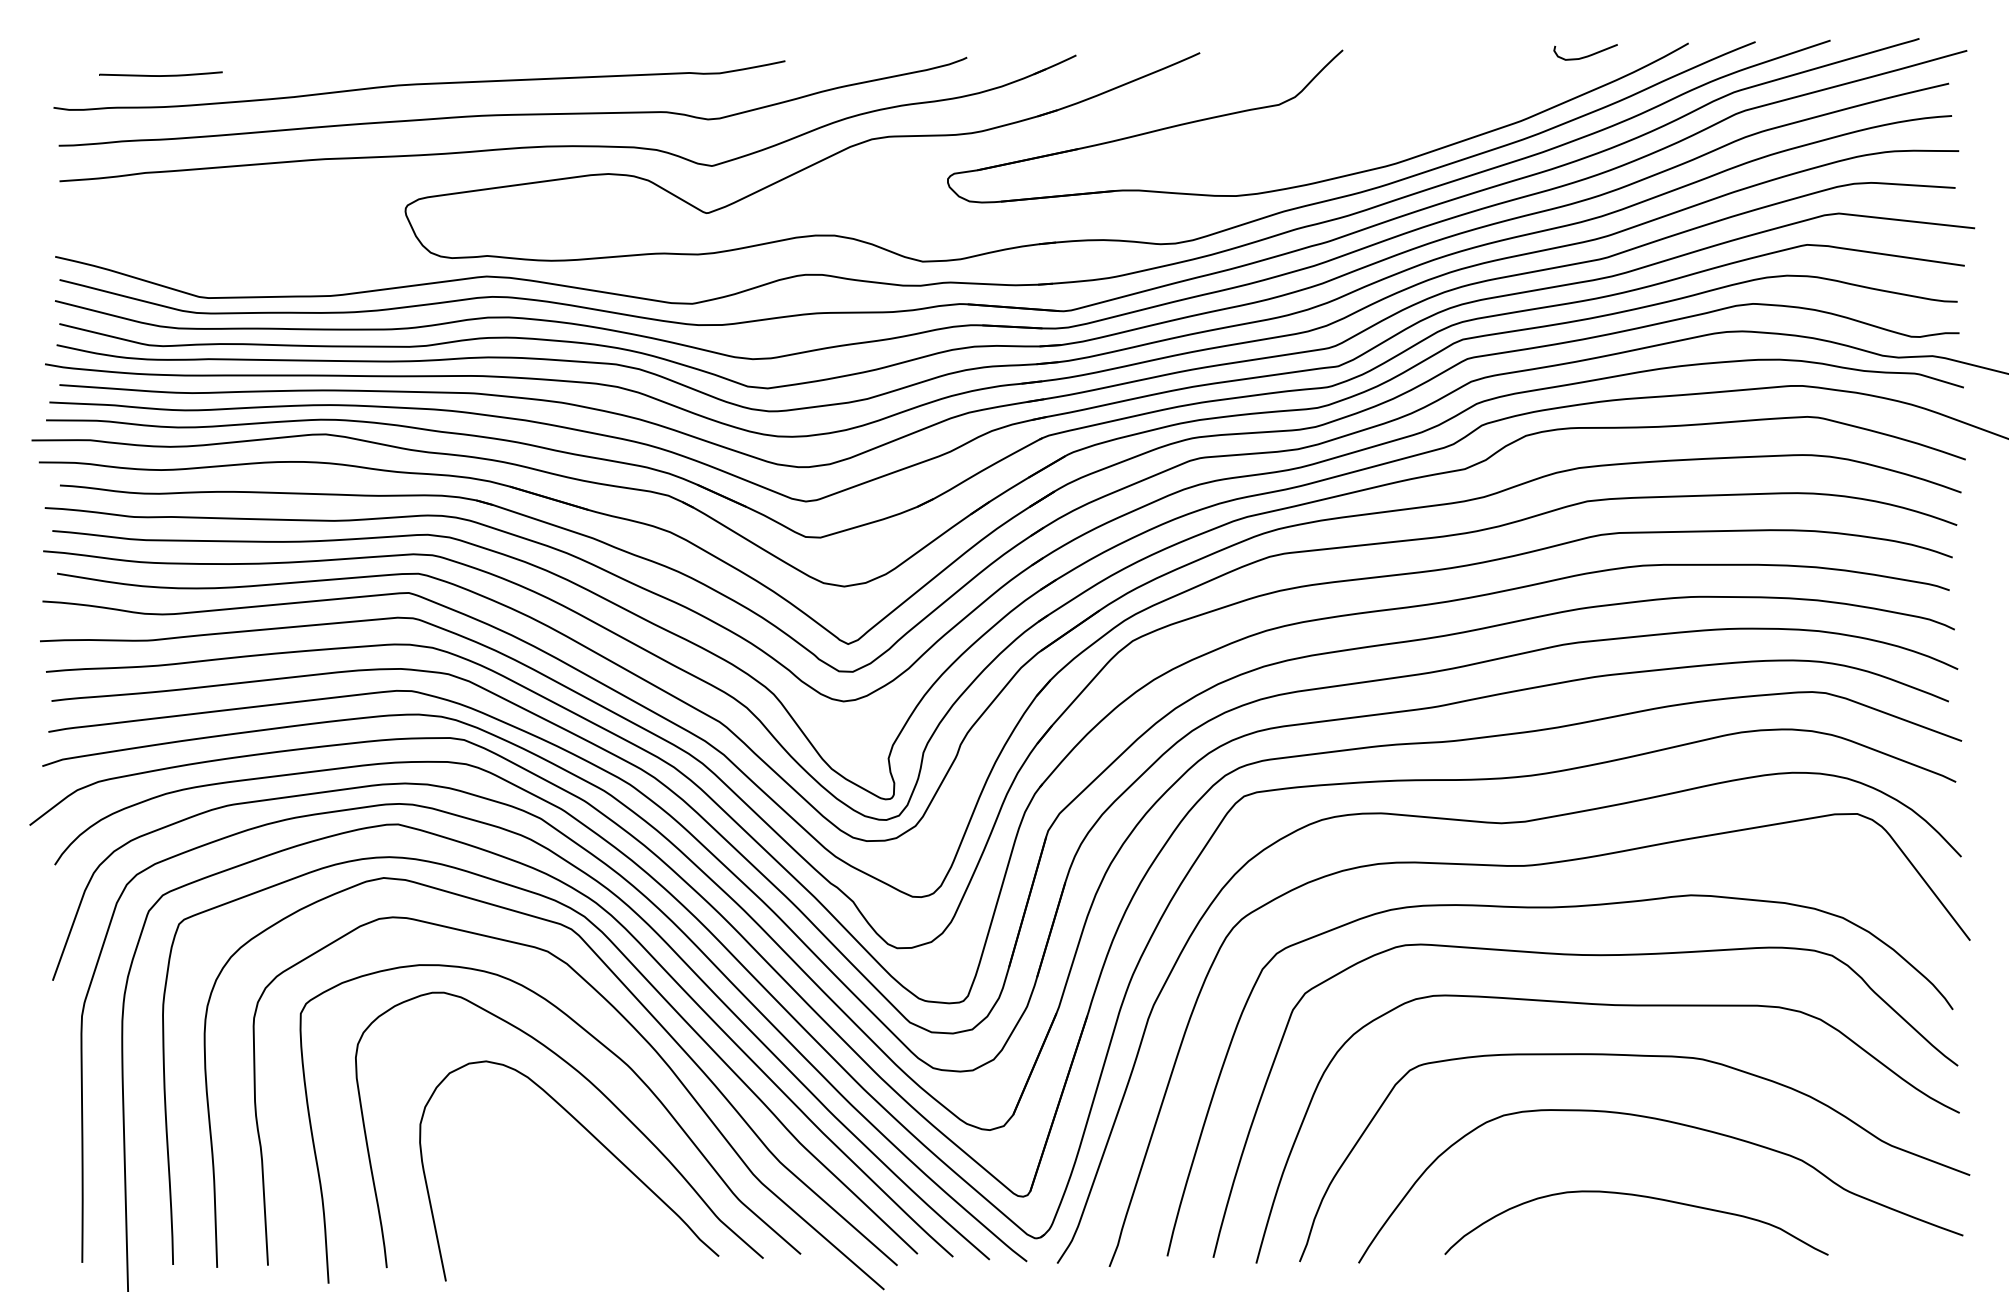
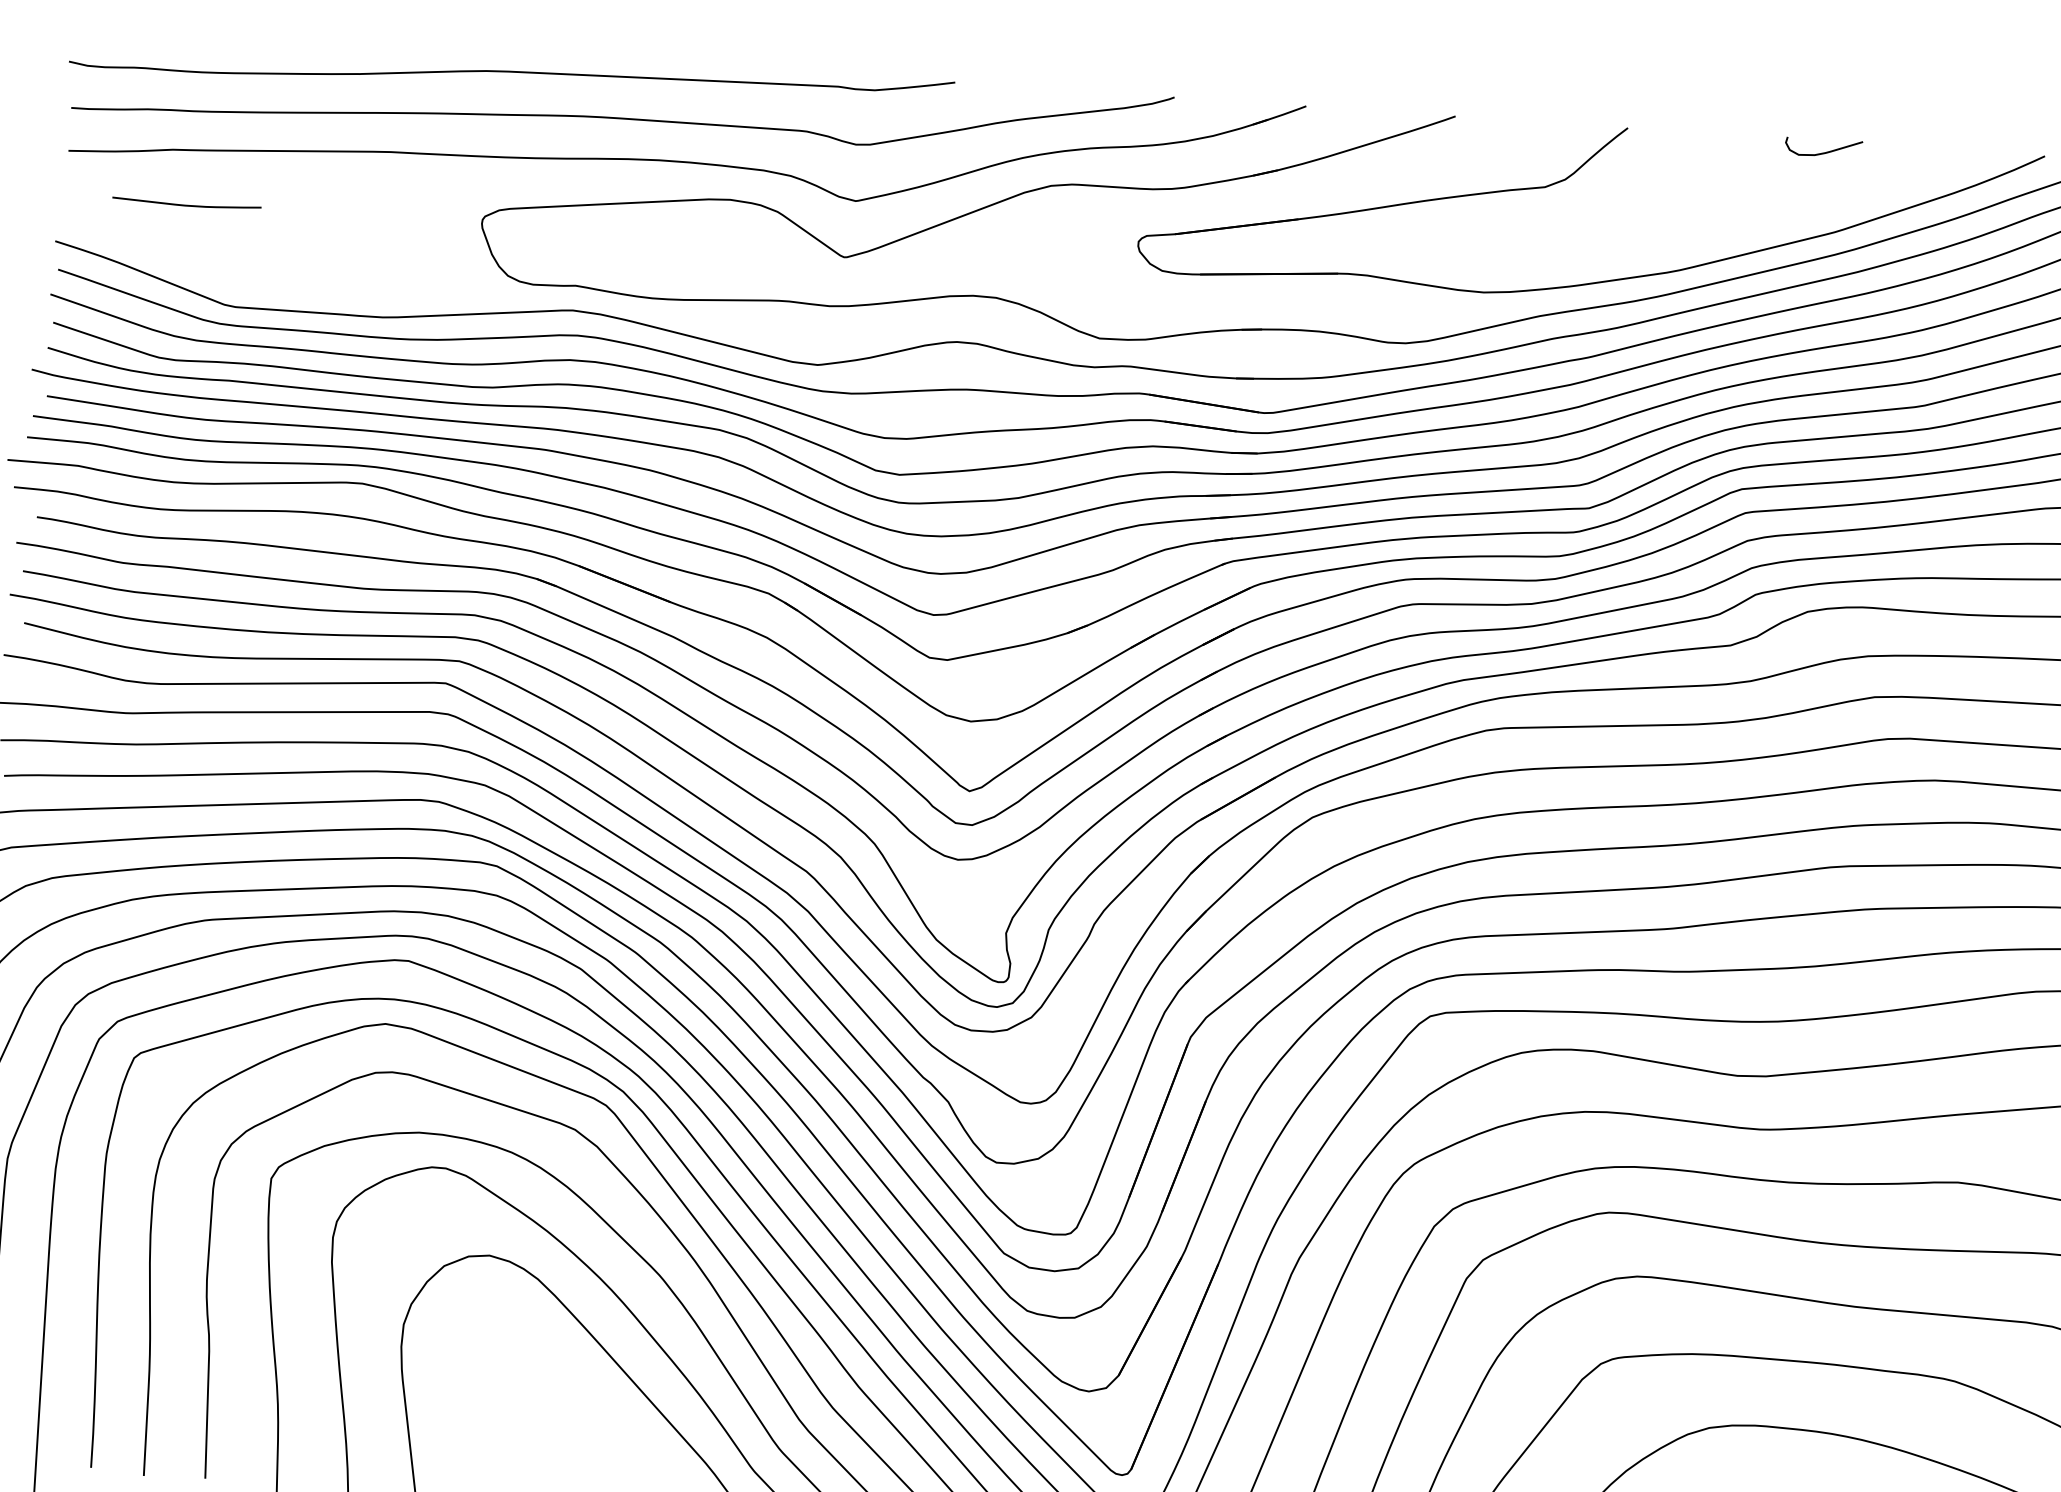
curve: (1586, 55) -> (1824, 151), moved
part: (160, 73) -> (186, 202), moved

